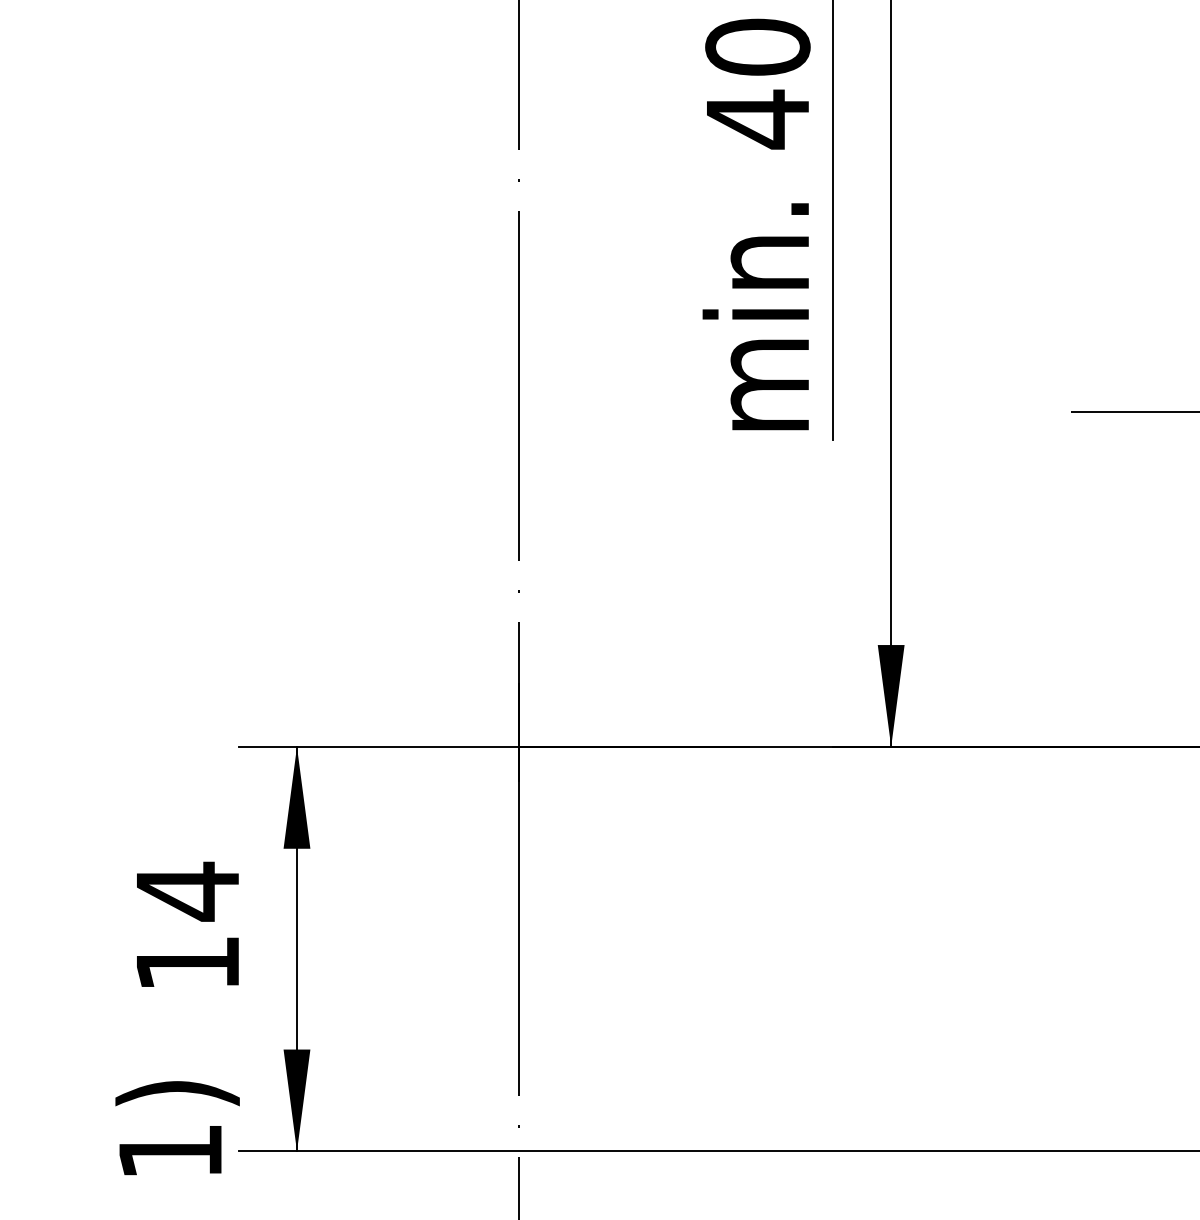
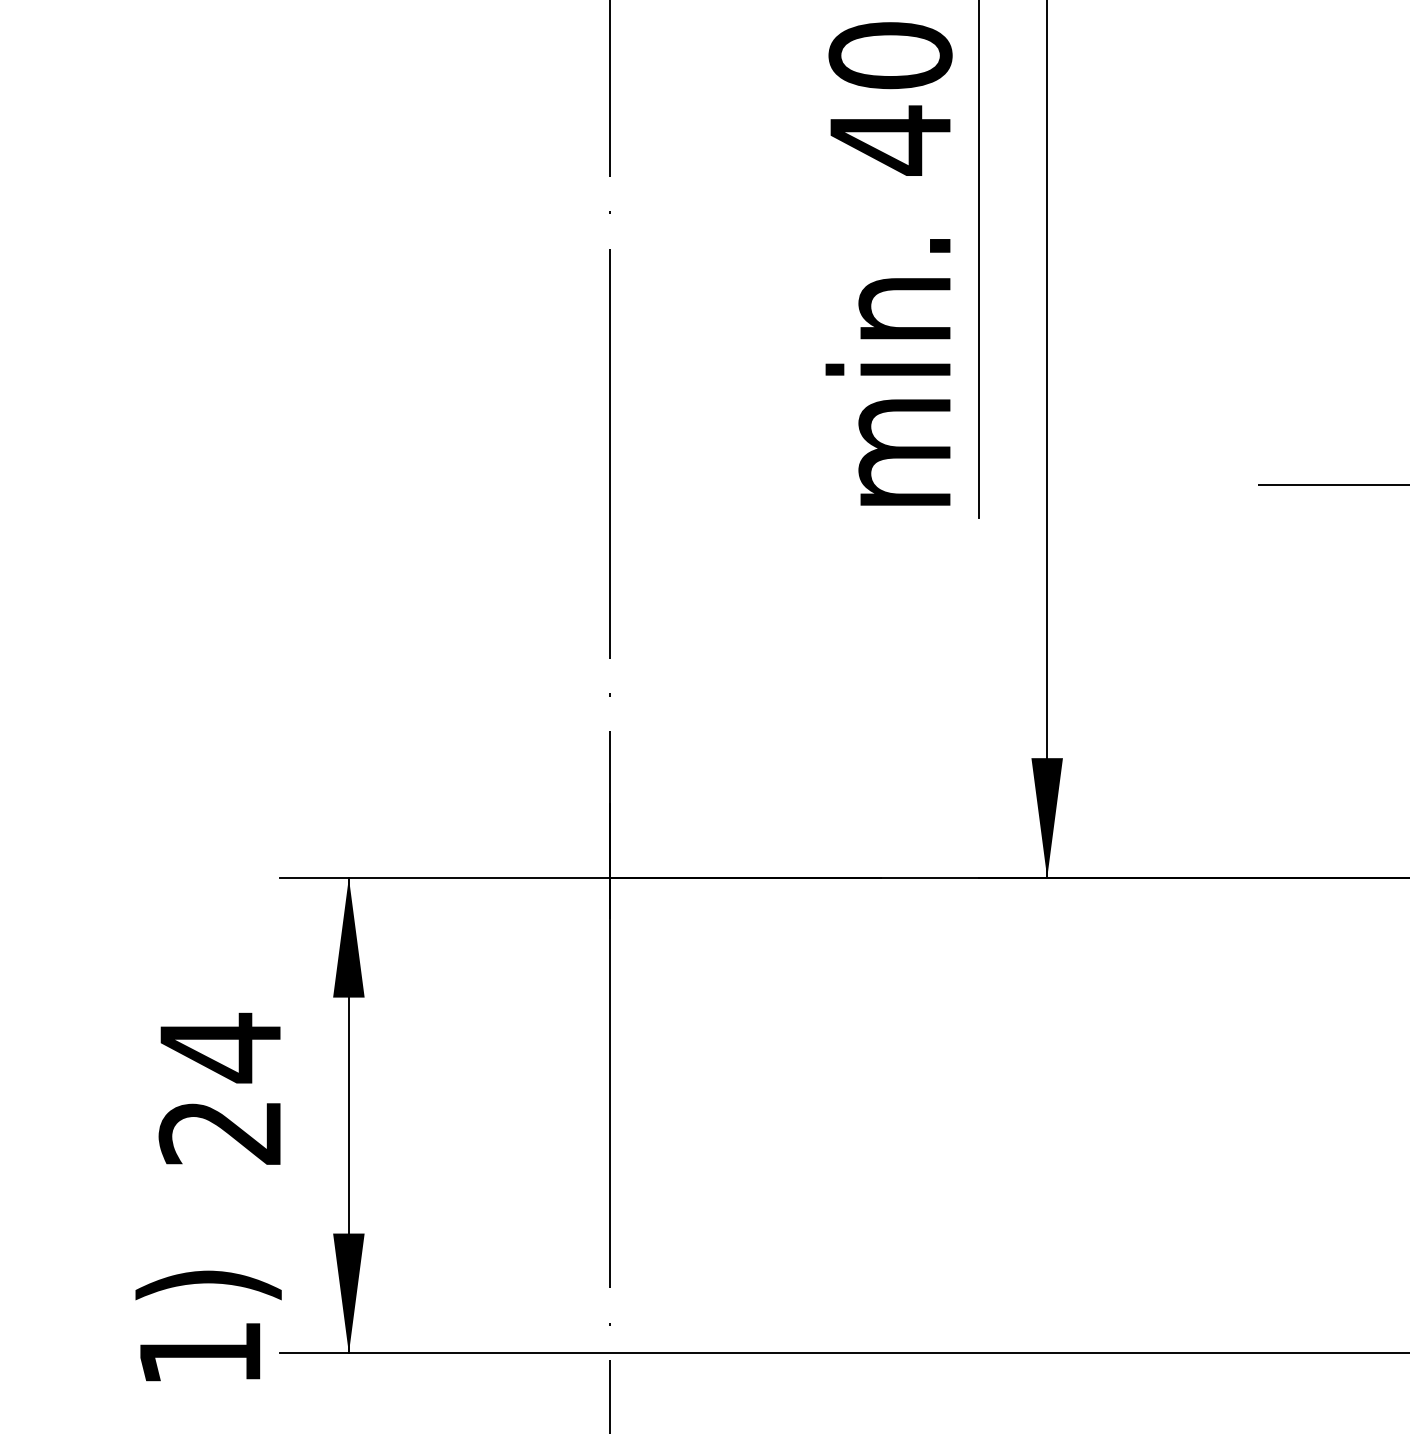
text: (186, 964) -> (219, 1133), 14 -> 24

